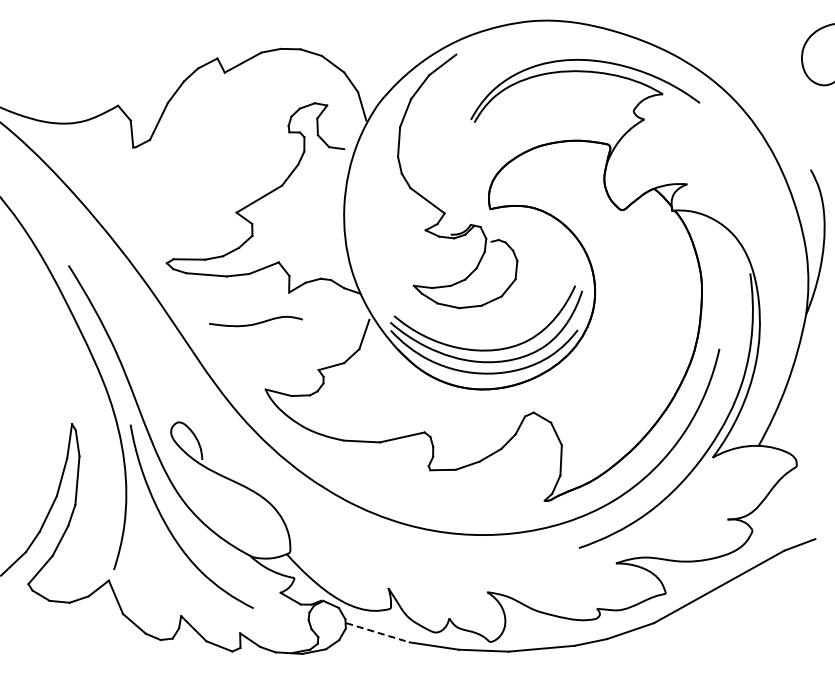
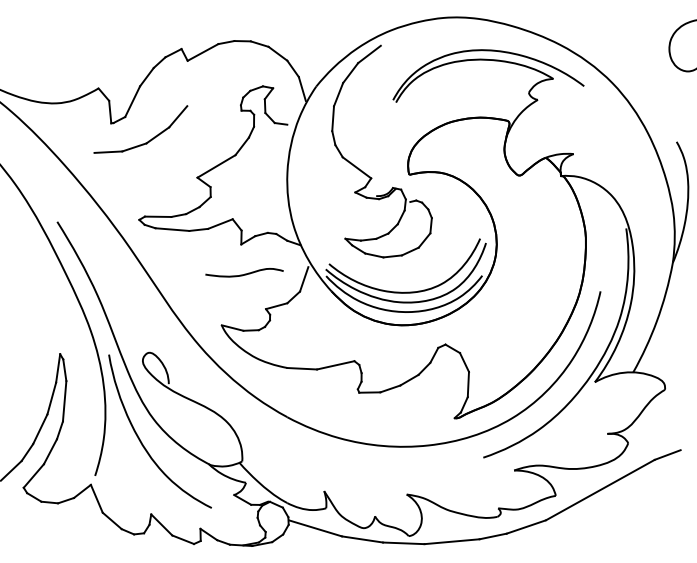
part: (180, 166) -> (150, 139), added
curve: (256, 322) -> (244, 273), moved
line: (378, 632) -> (315, 528), dashed -> solid

